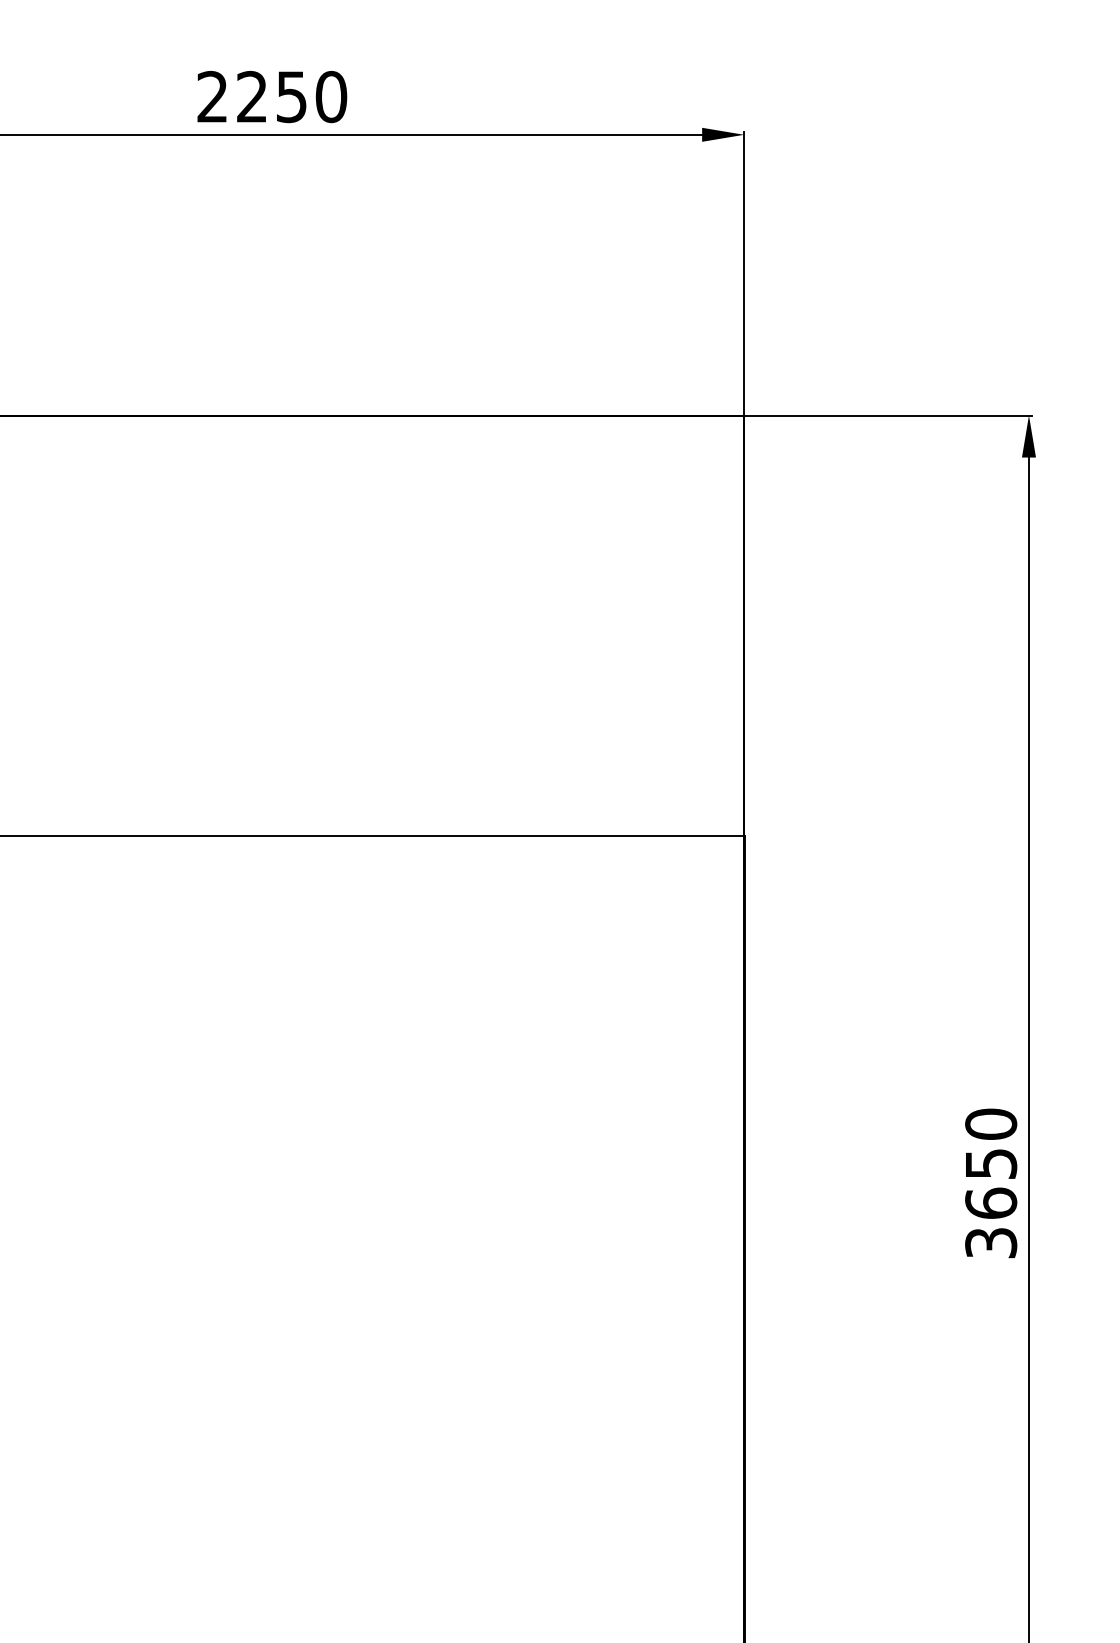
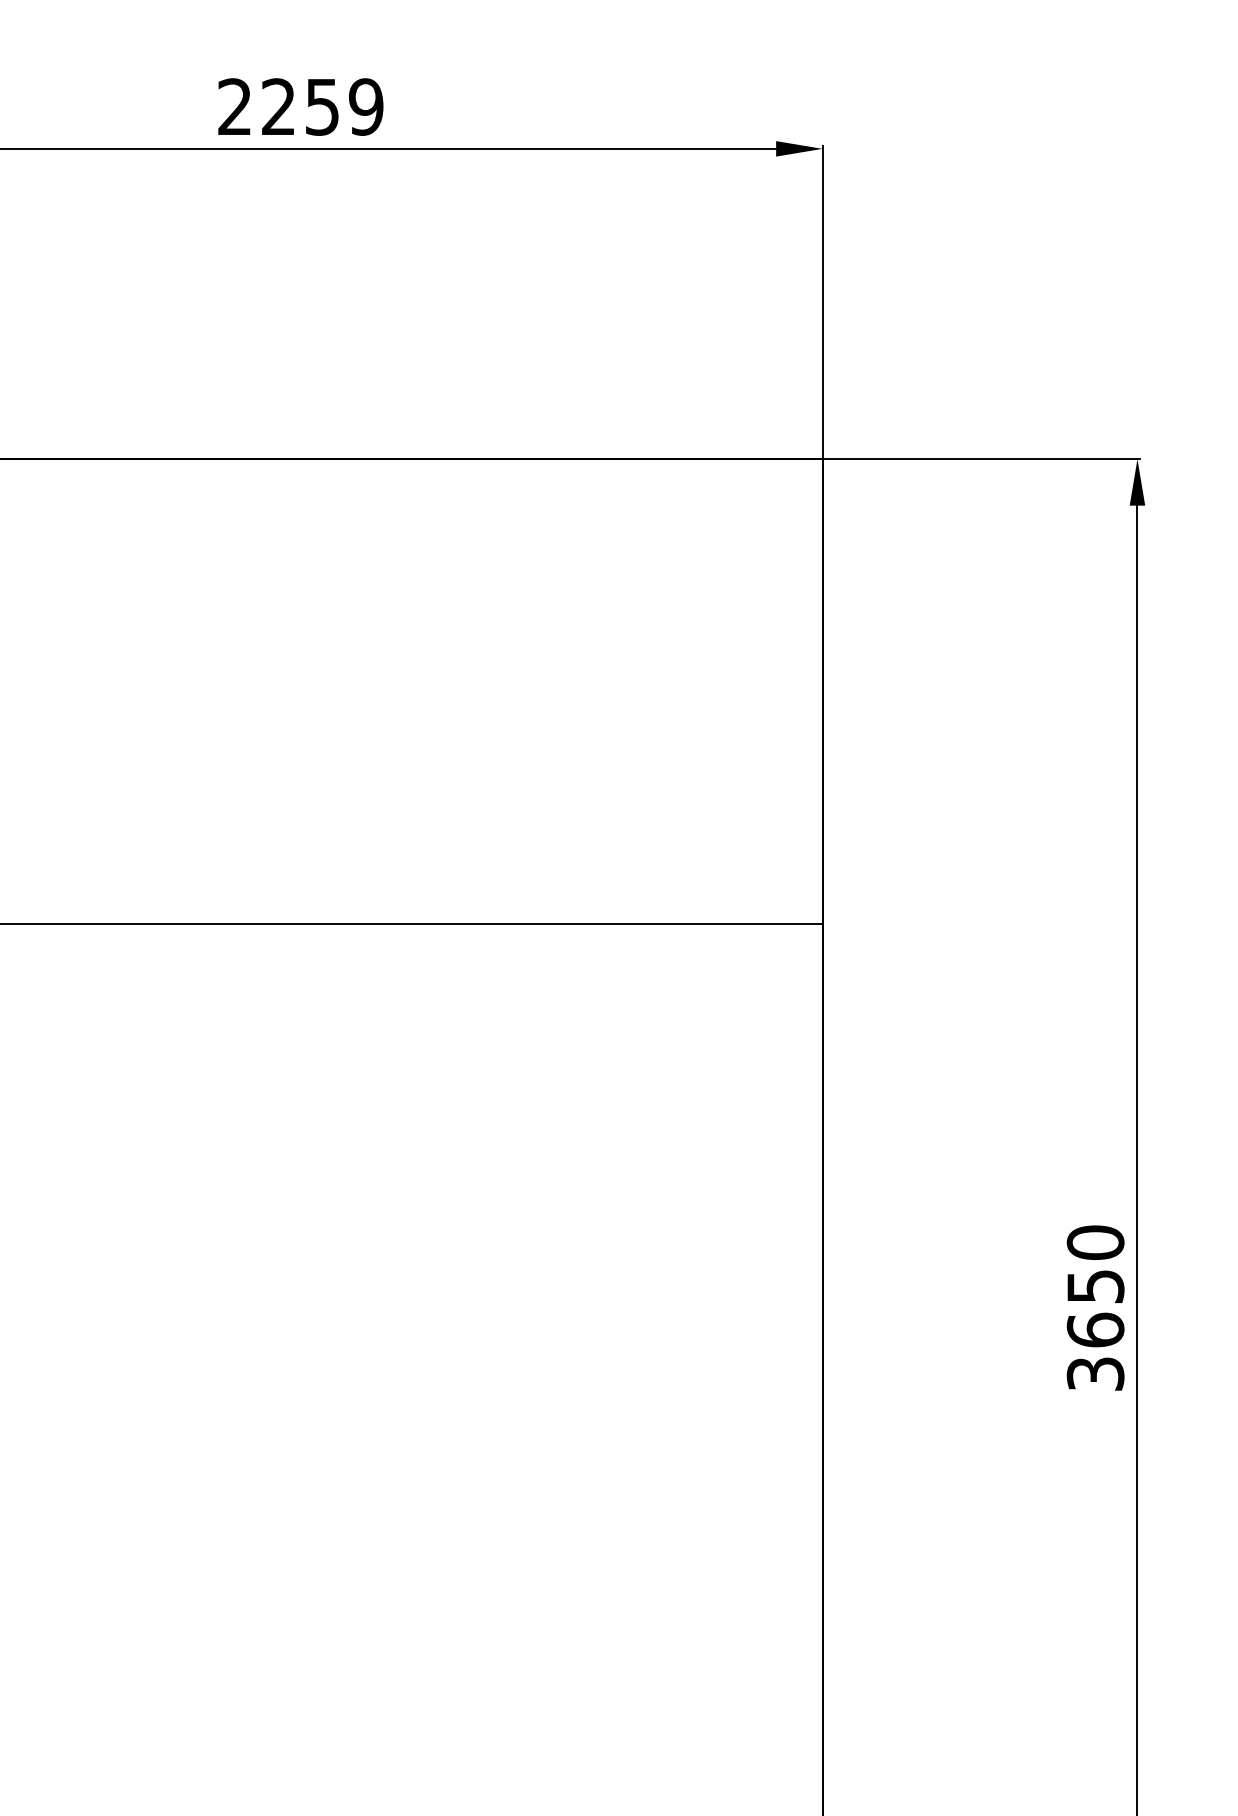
text: (331, 97) -> (366, 107), 2250 -> 2259

